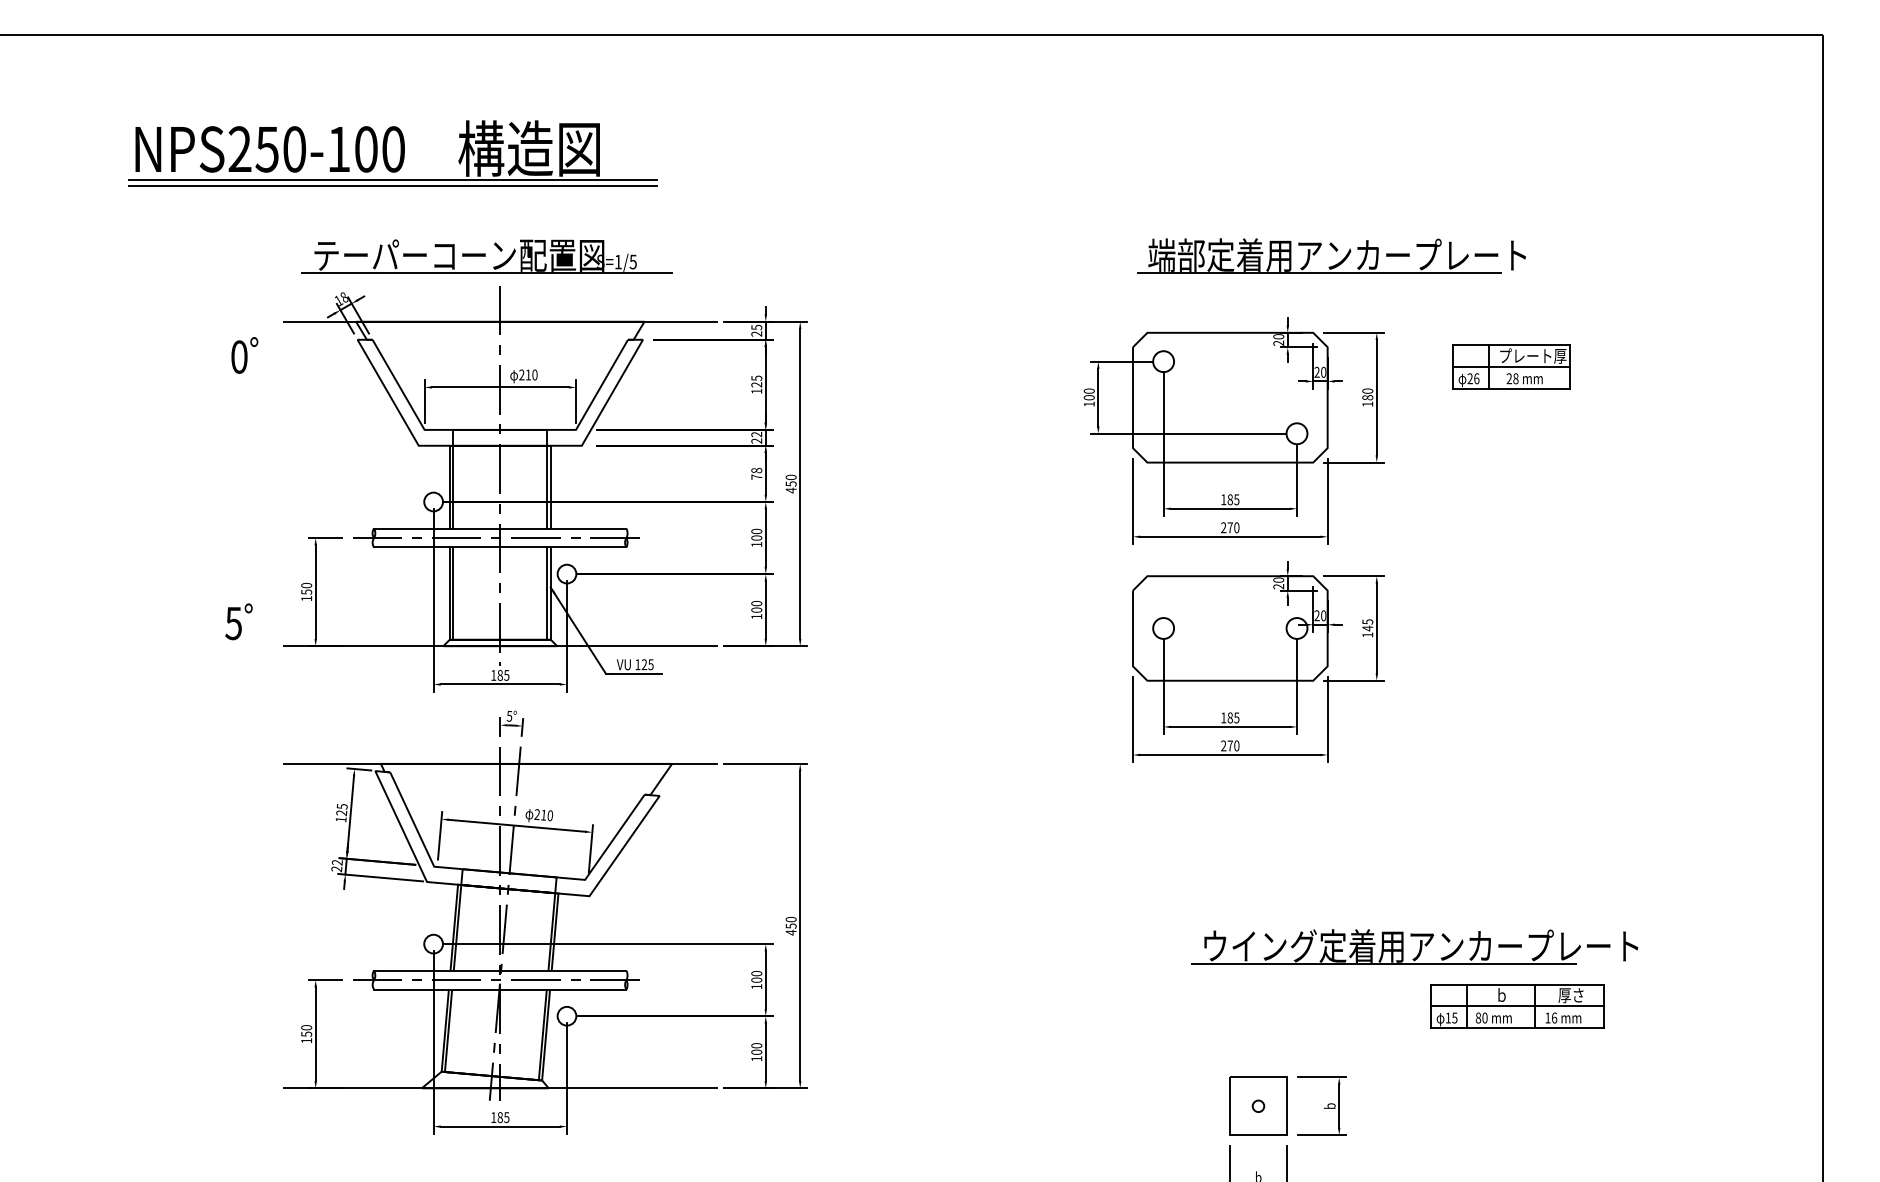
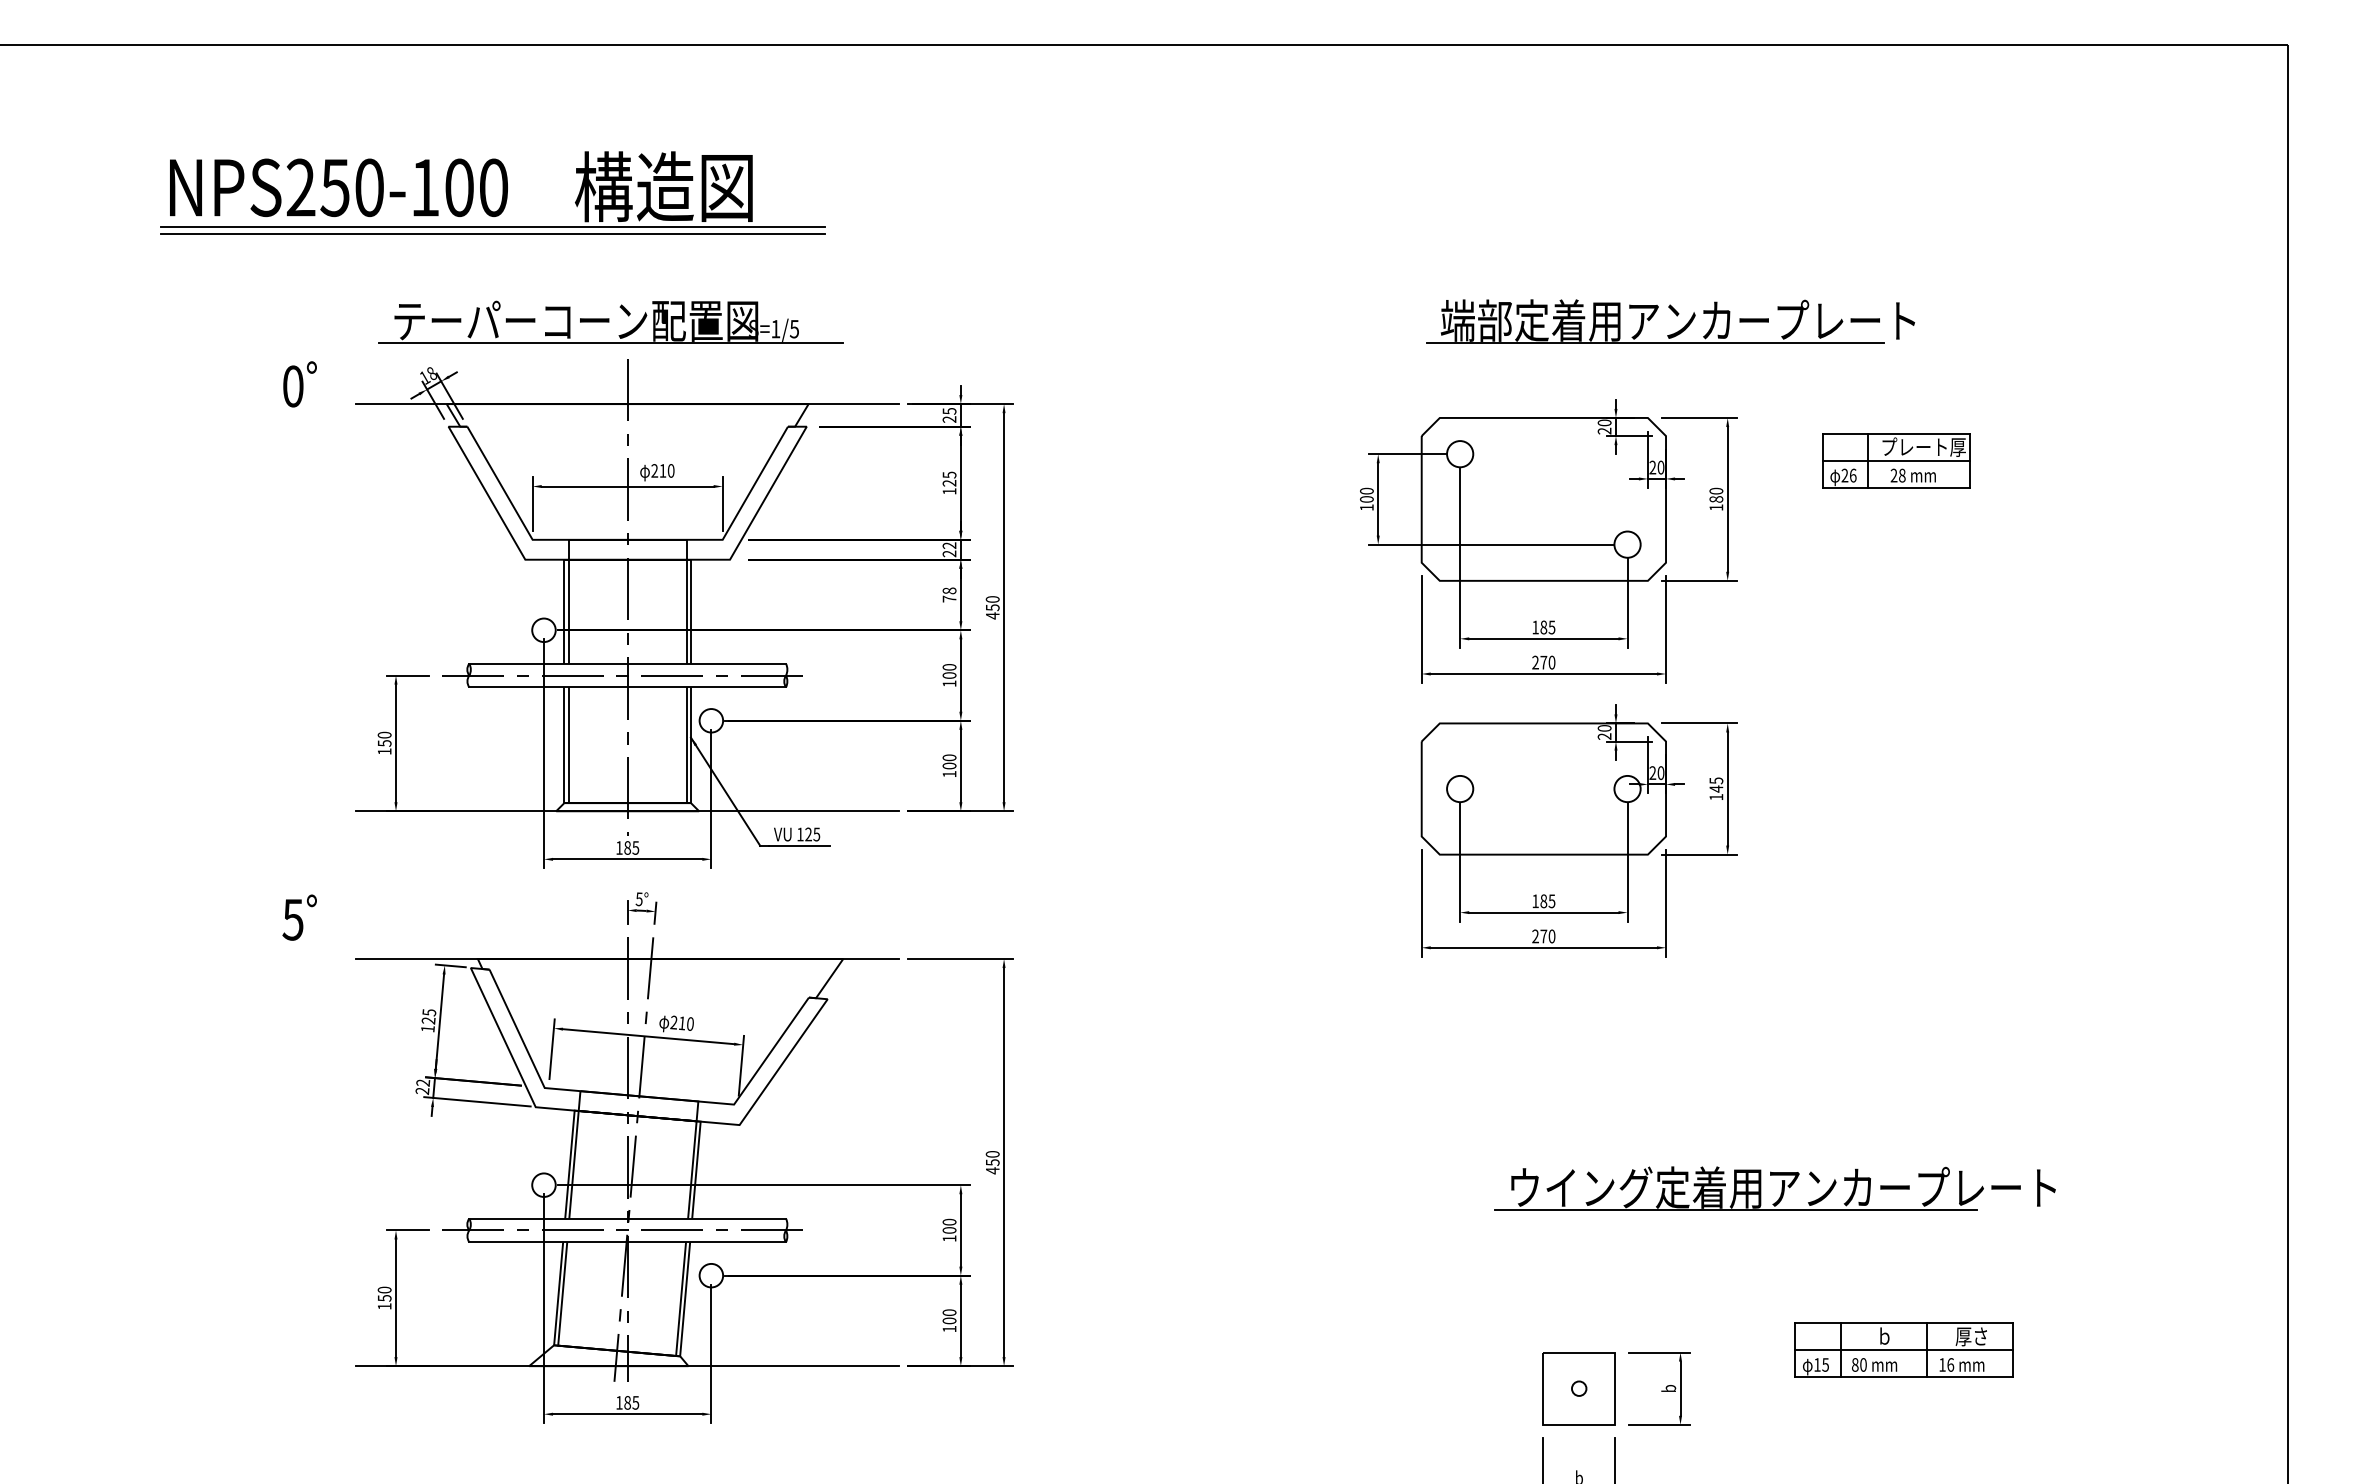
text: (244, 355) -> (299, 384), moved
text: (238, 621) -> (299, 917), moved
part: (1516, 1005) -> (1903, 1349), moved

